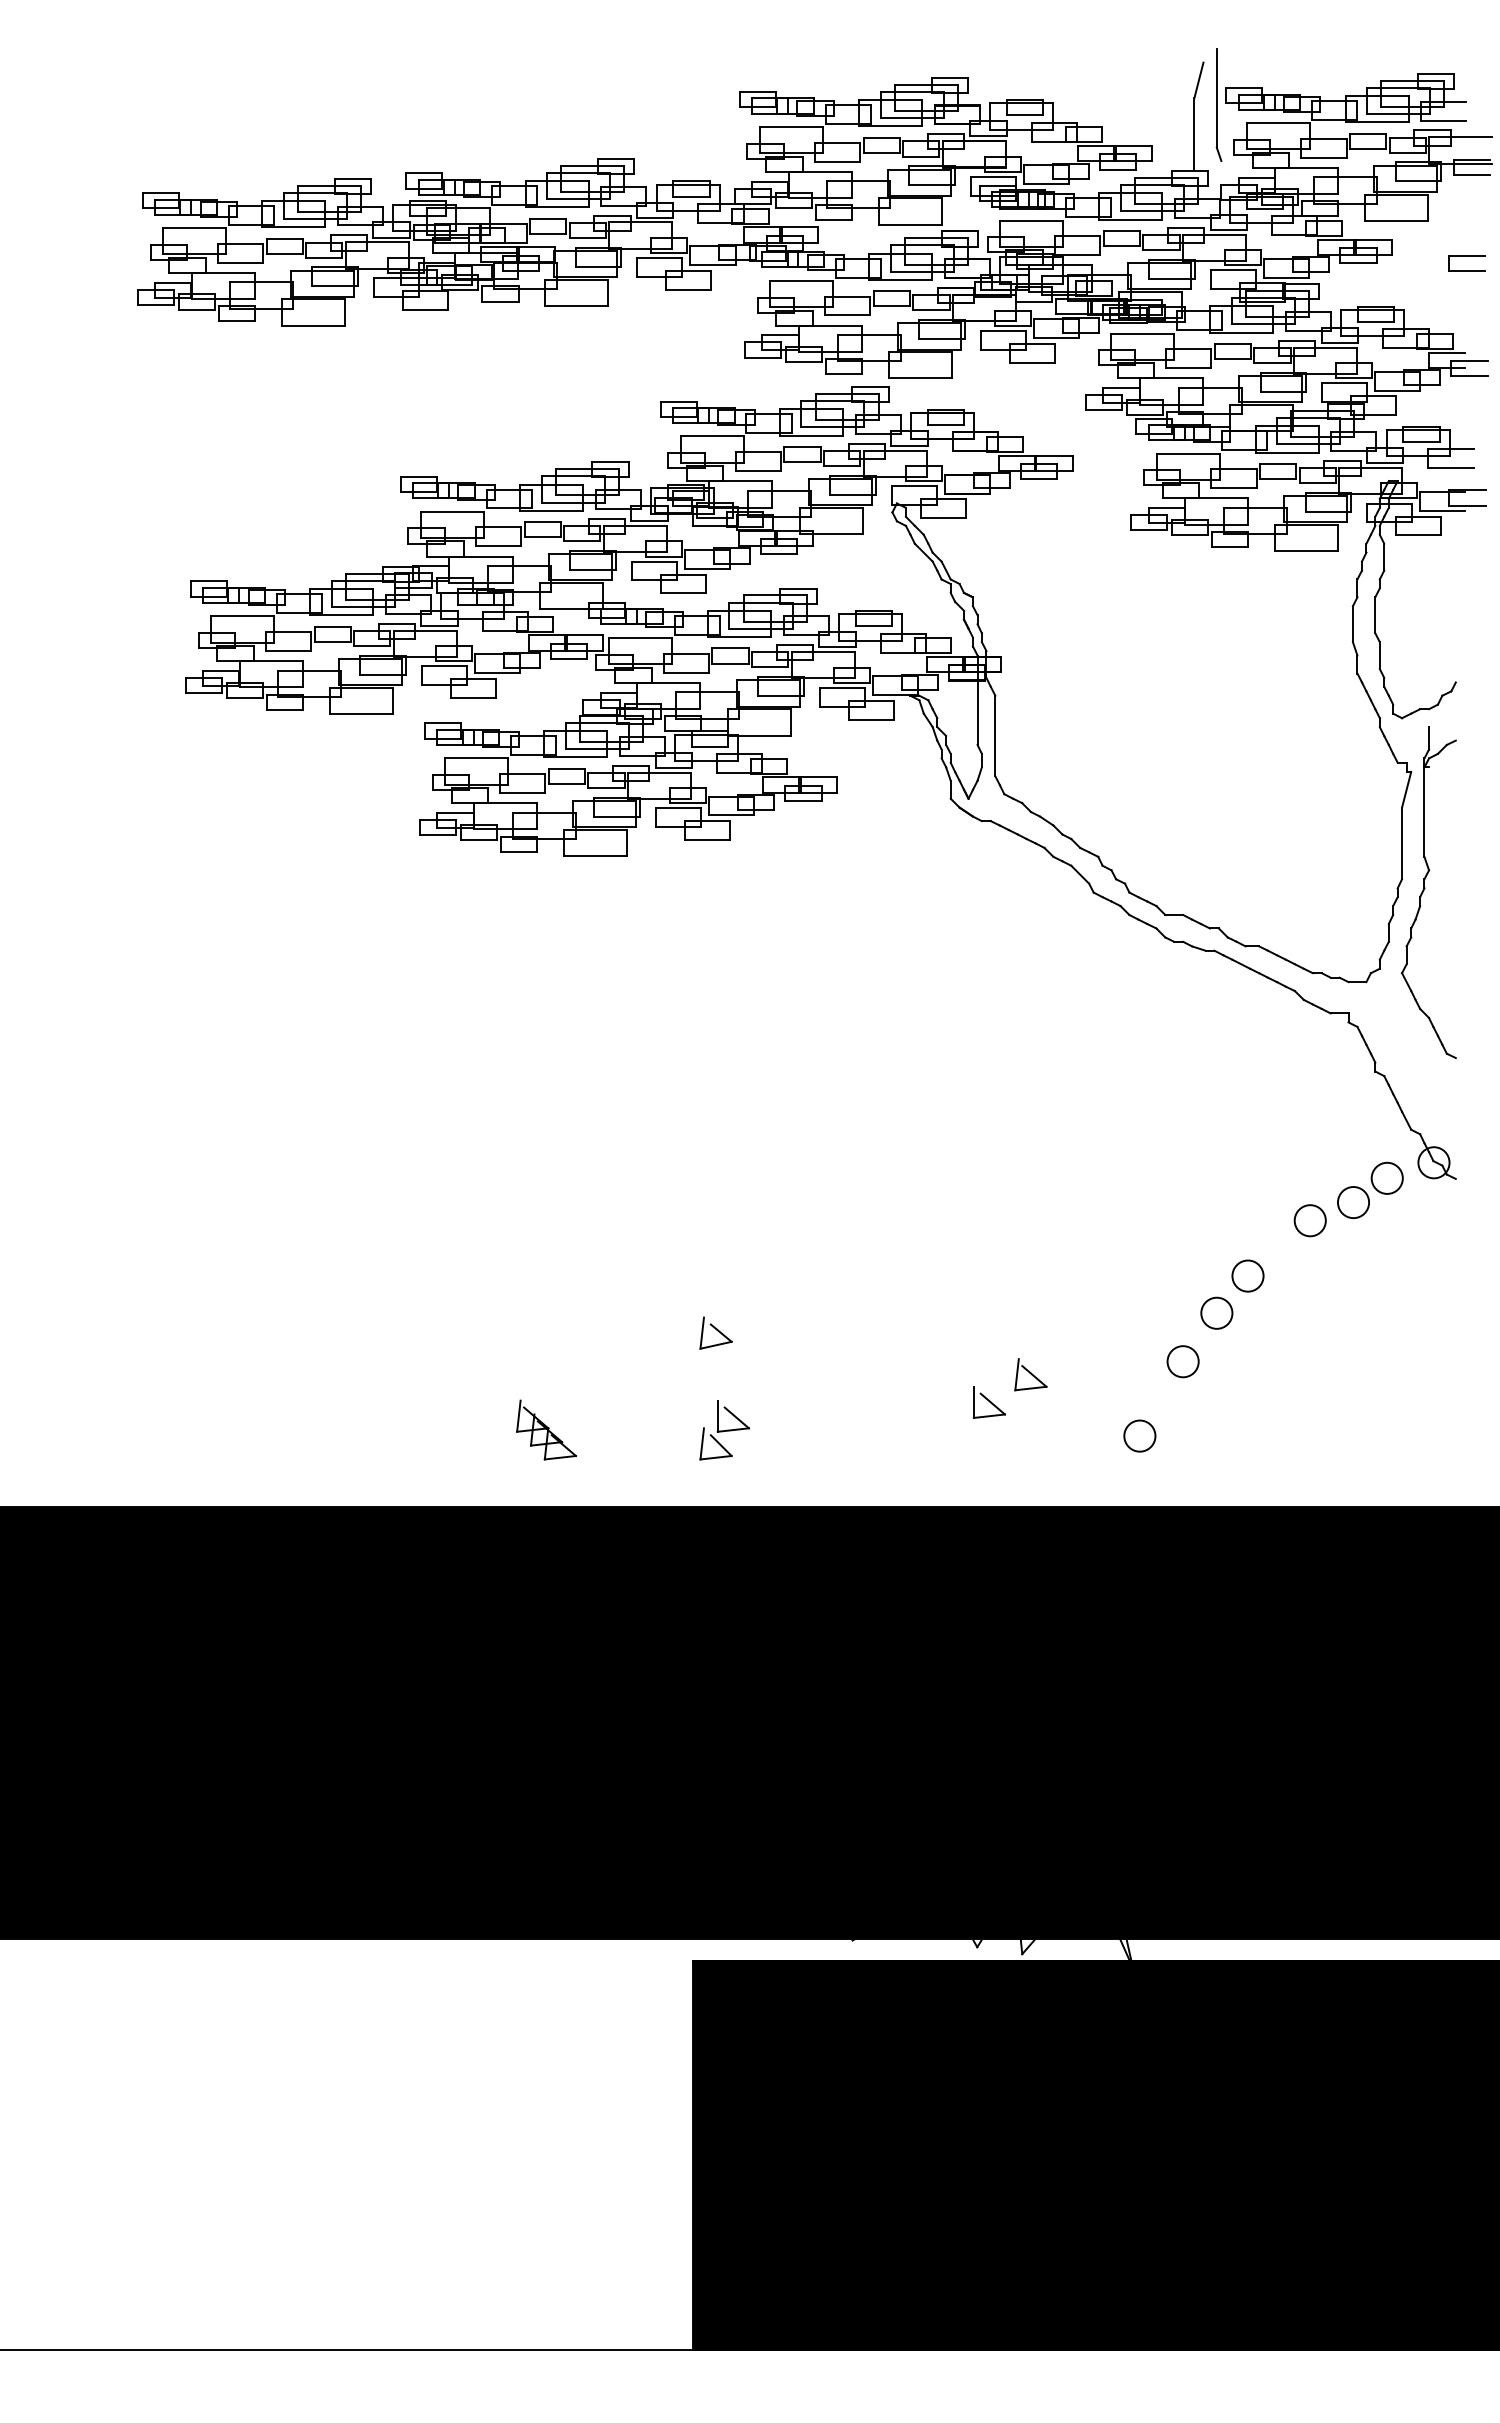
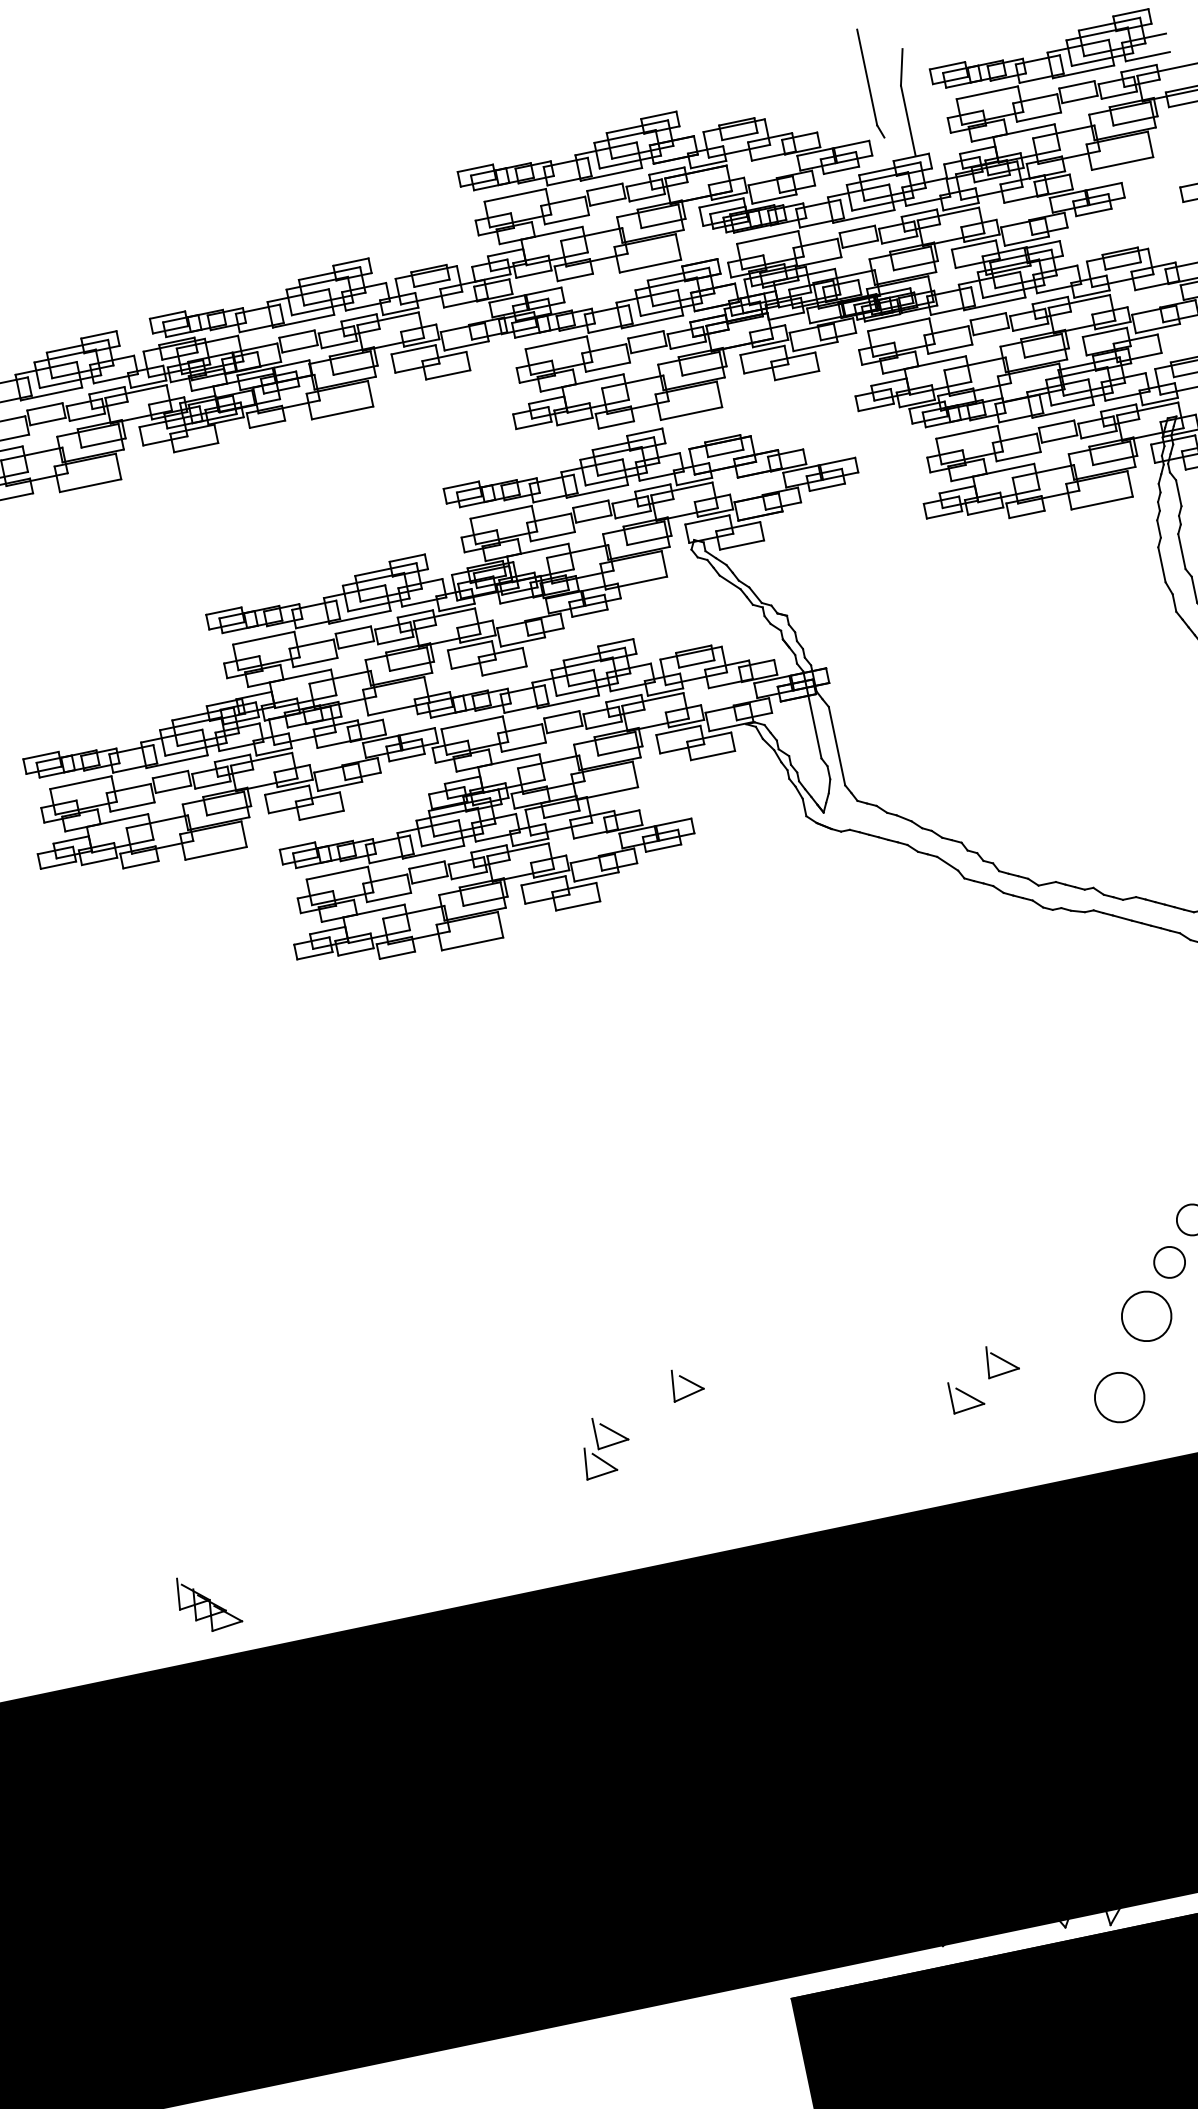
part: (1218, 104) -> (870, 83), moved
circle: (1182, 1361) -> (1146, 1316), size x1.6
part: (546, 1429) -> (208, 1601), moved
part: (724, 1430) -> (604, 1446), moved
circle: (1139, 1435) -> (1119, 1396), size x1.6

